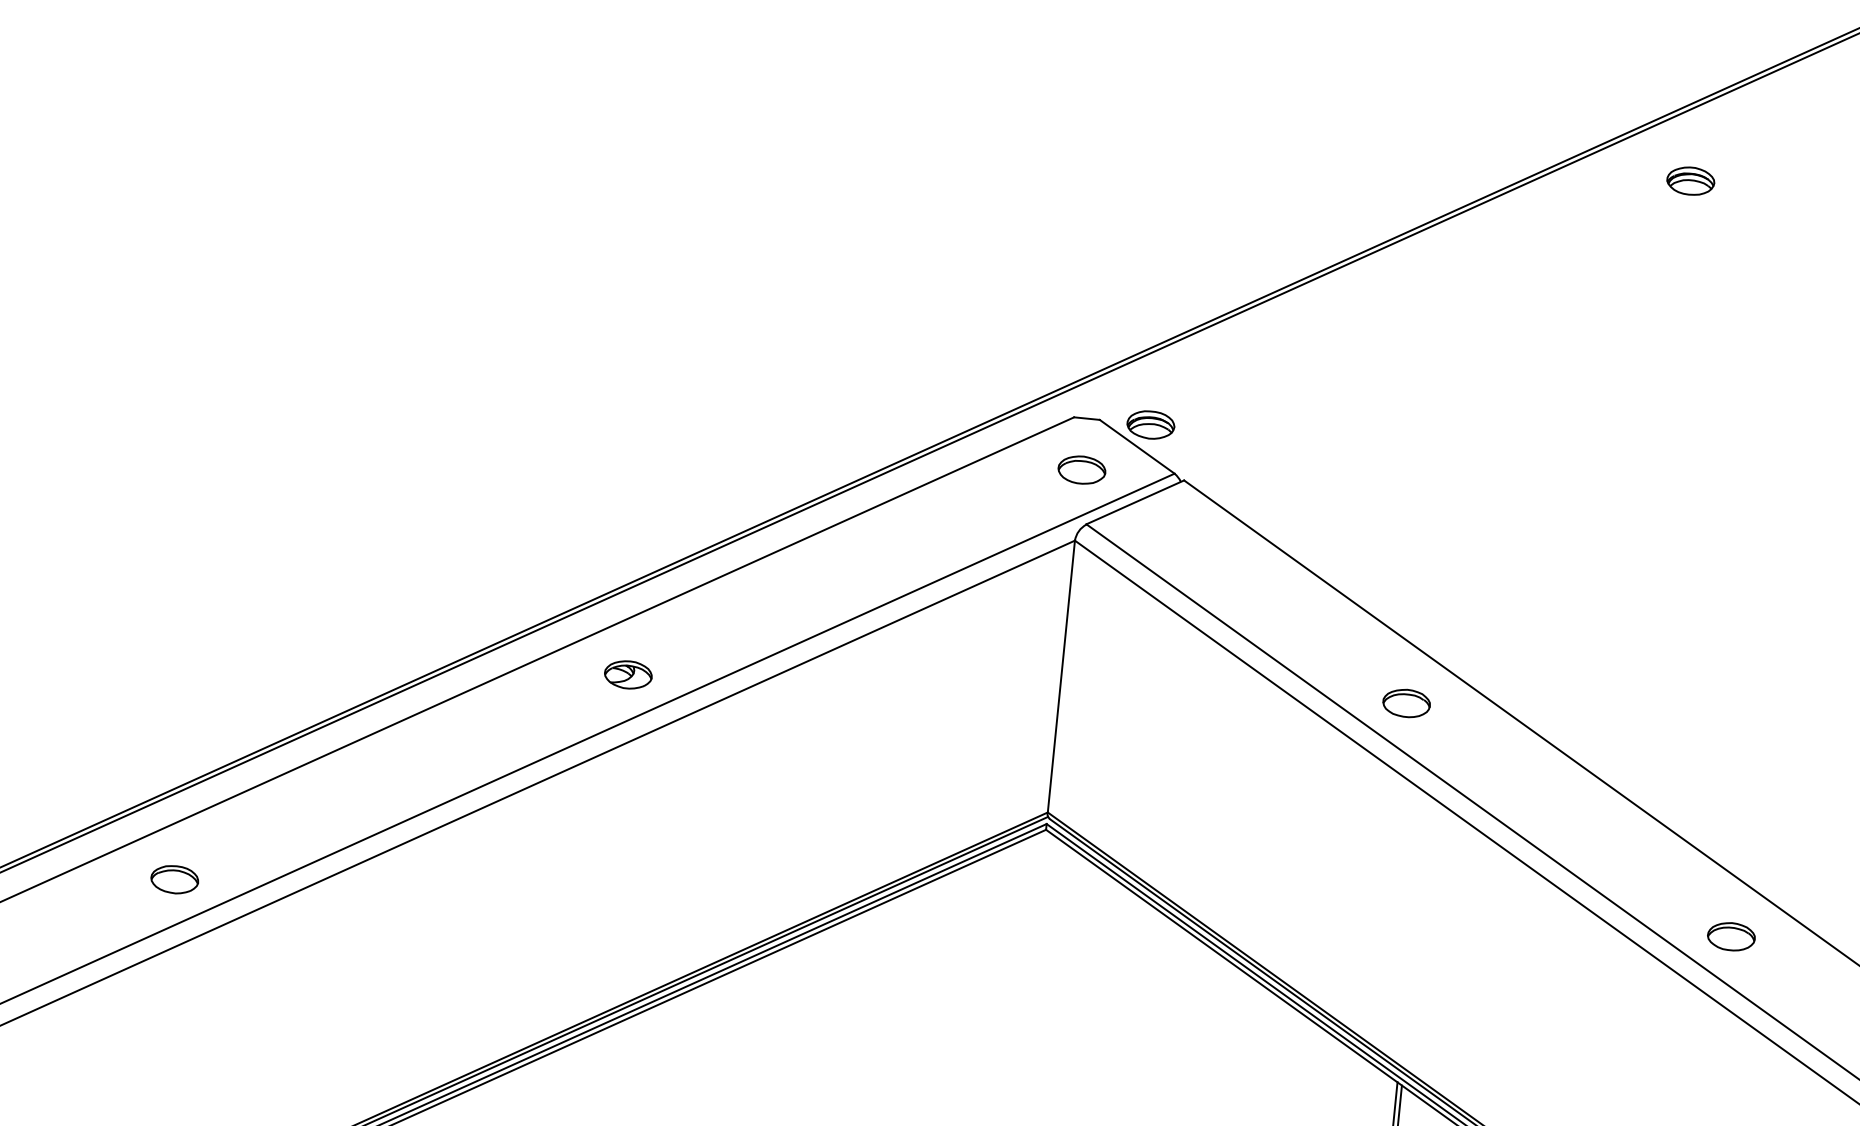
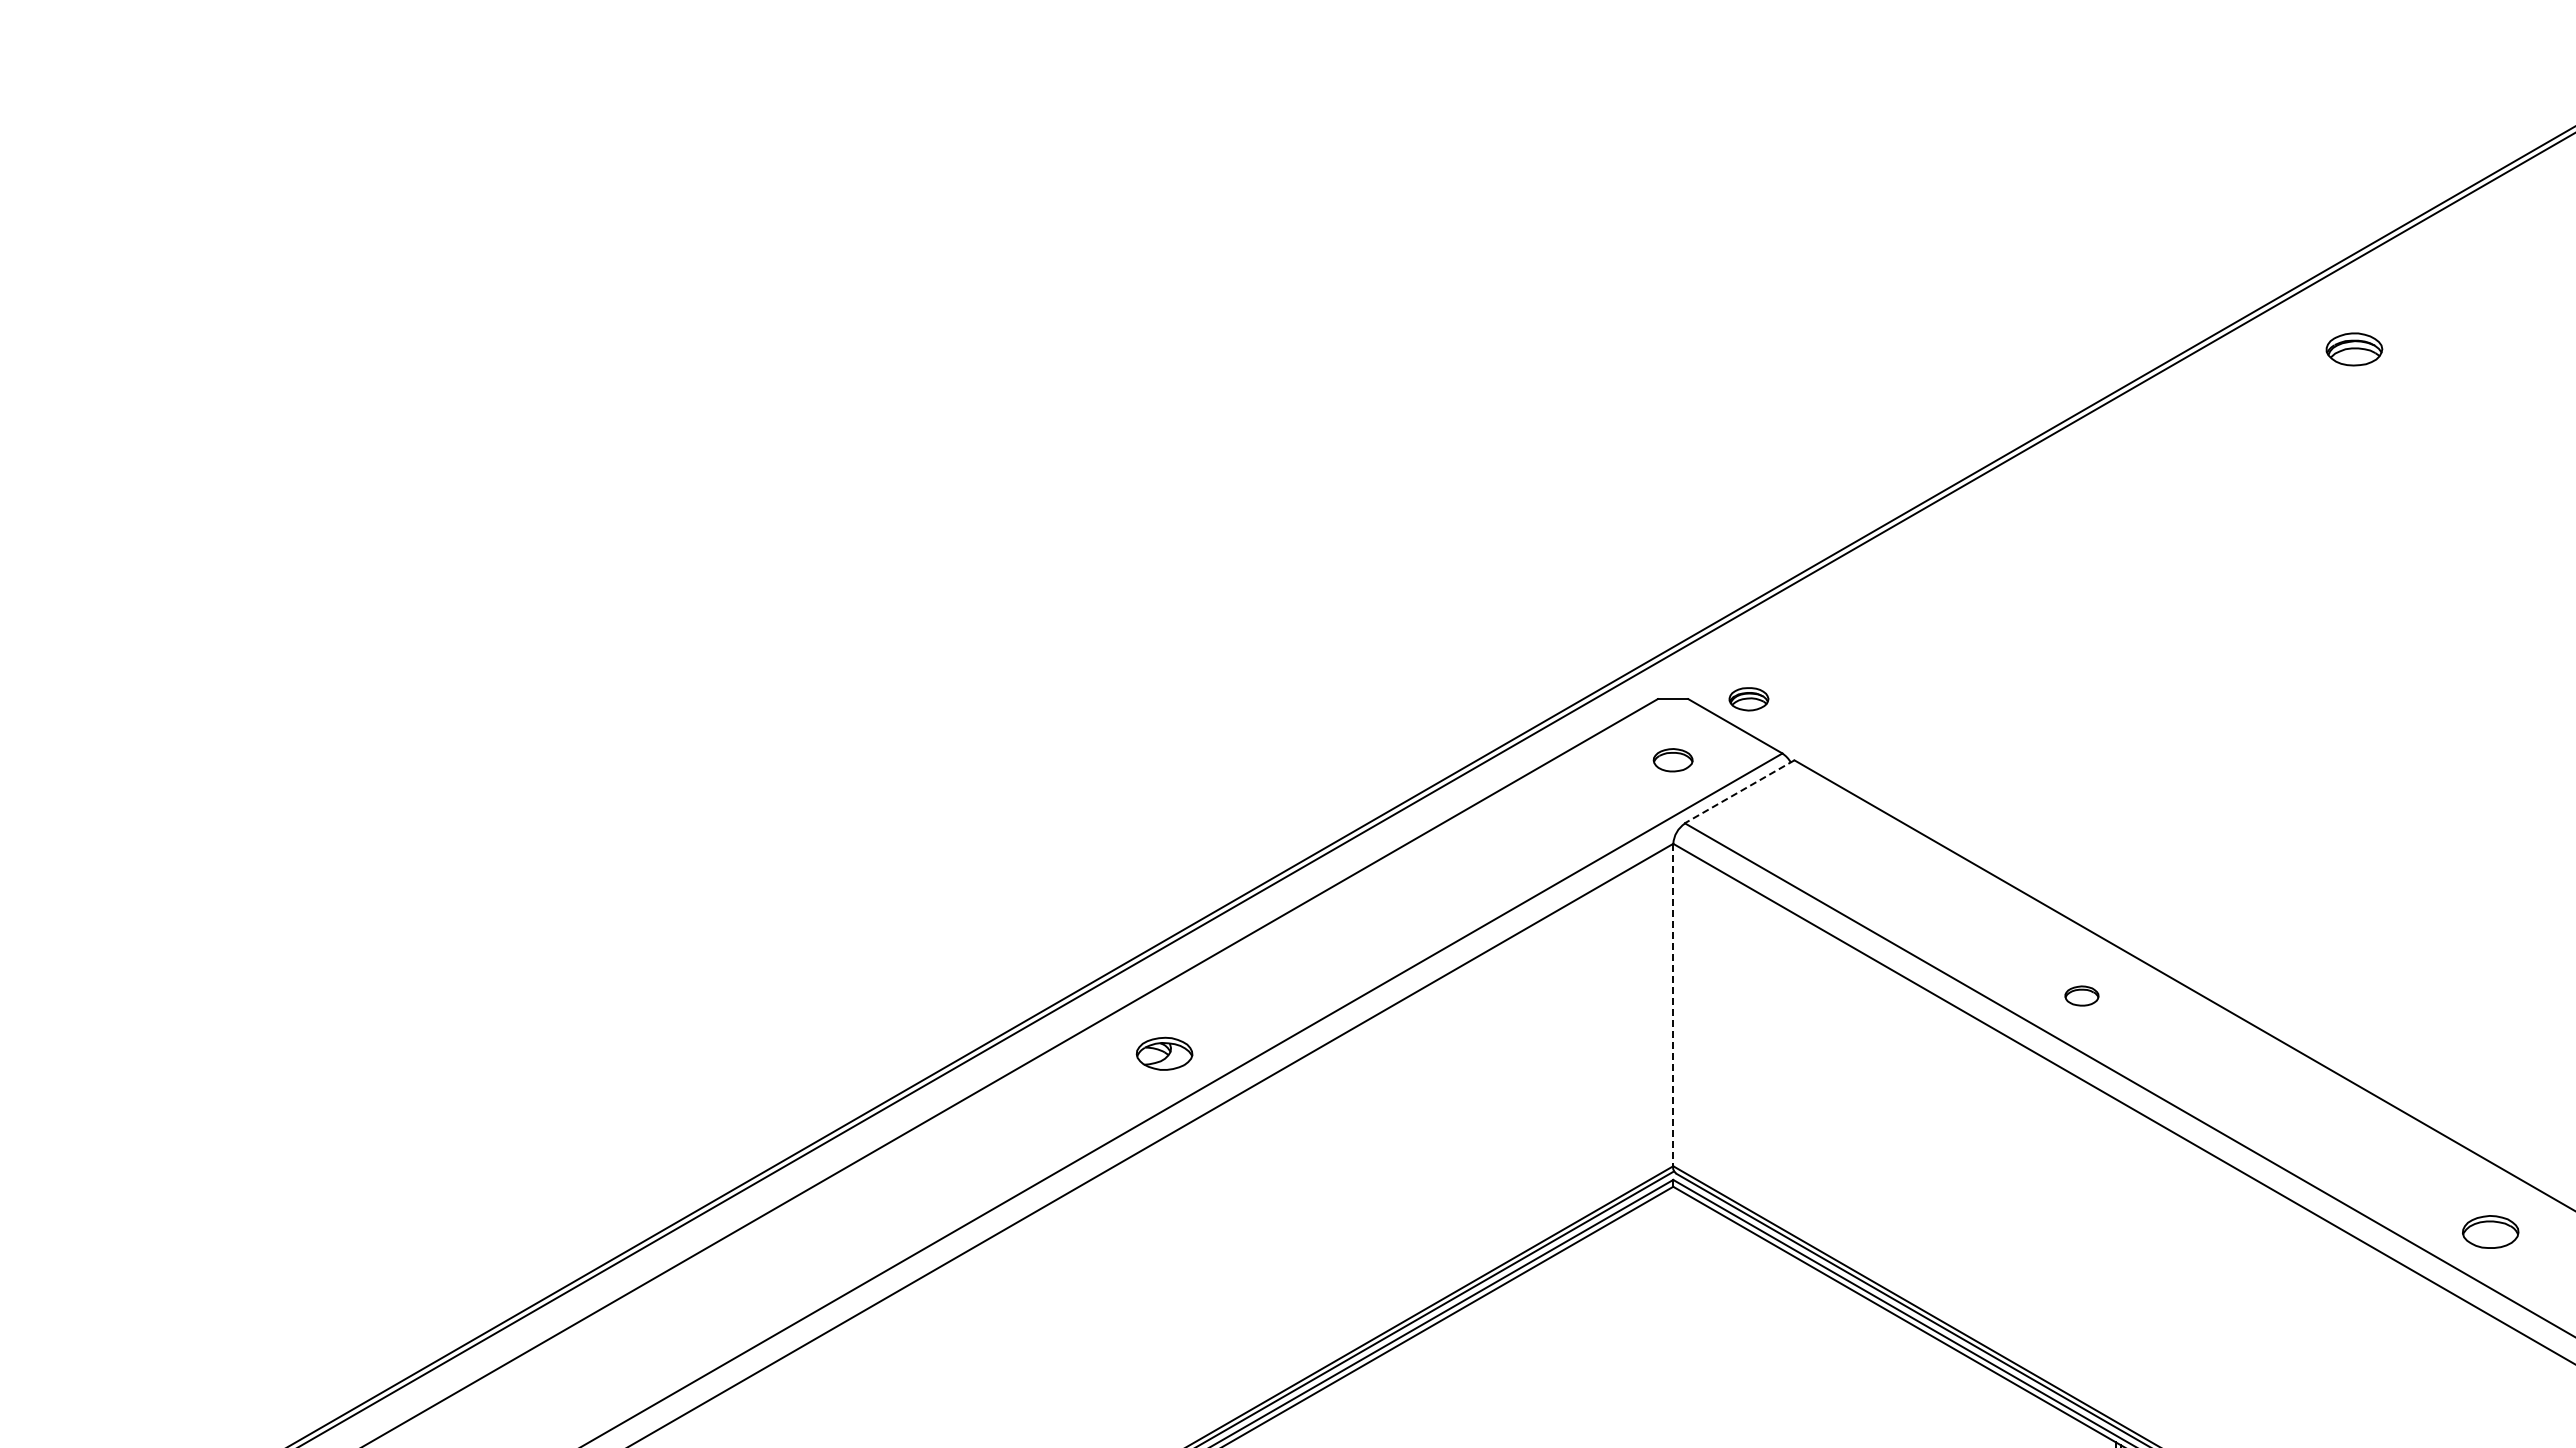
part: (1150, 425) -> (1748, 699), size x0.7
part: (1081, 470) -> (1672, 760), size x0.7
line: (1135, 502) -> (1739, 792), solid -> dashed
line: (1061, 676) -> (1673, 1005), solid -> dashed
part: (1406, 702) -> (2081, 995), size x0.6
part: (174, 879) -> (655, 1347), removed

